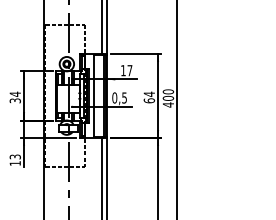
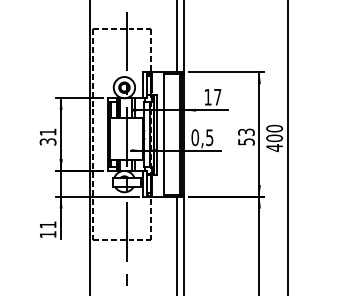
text: (14, 93) -> (46, 131), 34 -> 31
text: (149, 97) -> (246, 136), 64 -> 53
text: (14, 156) -> (46, 224), 13 -> 11

